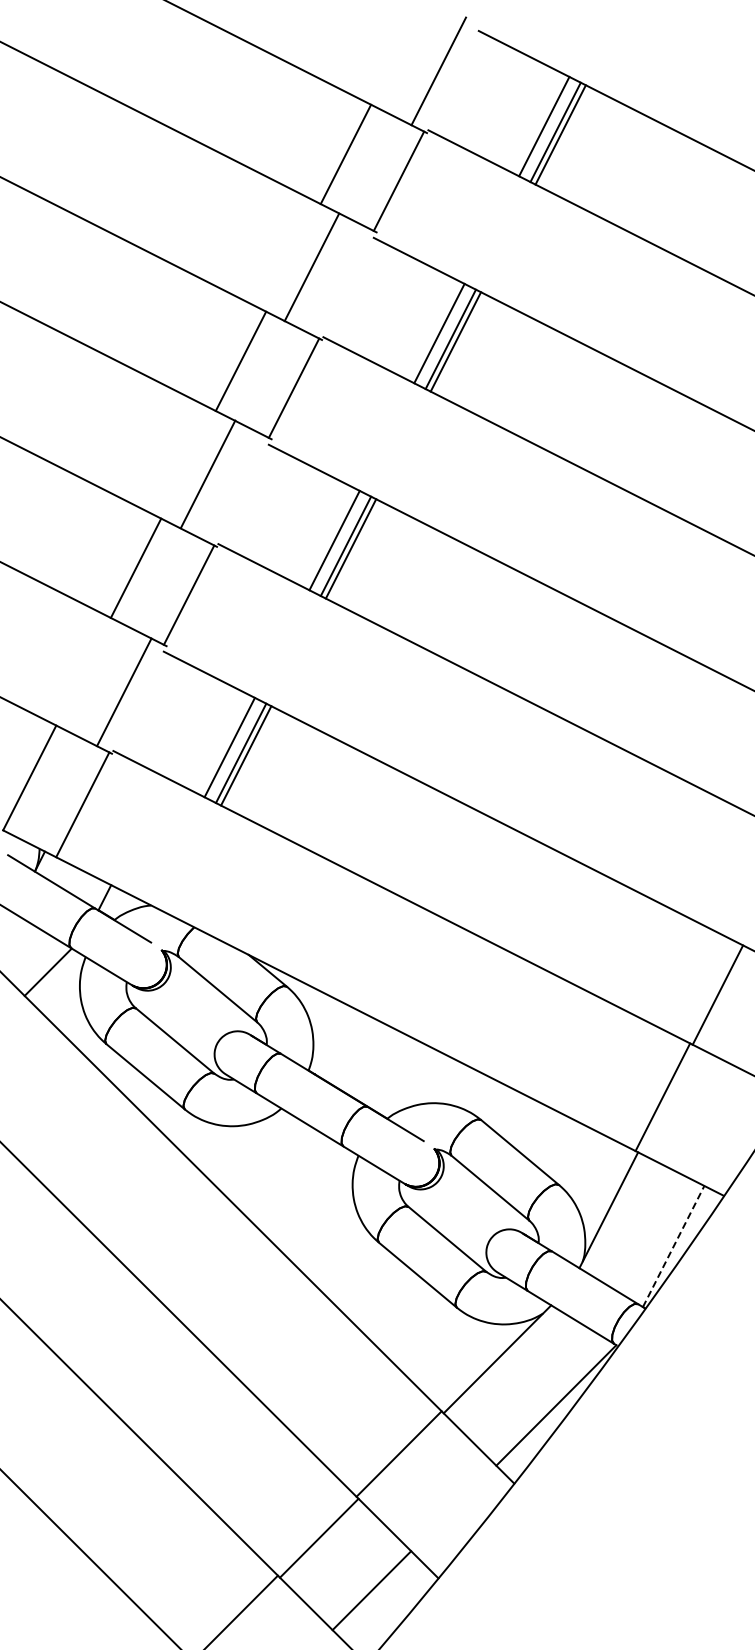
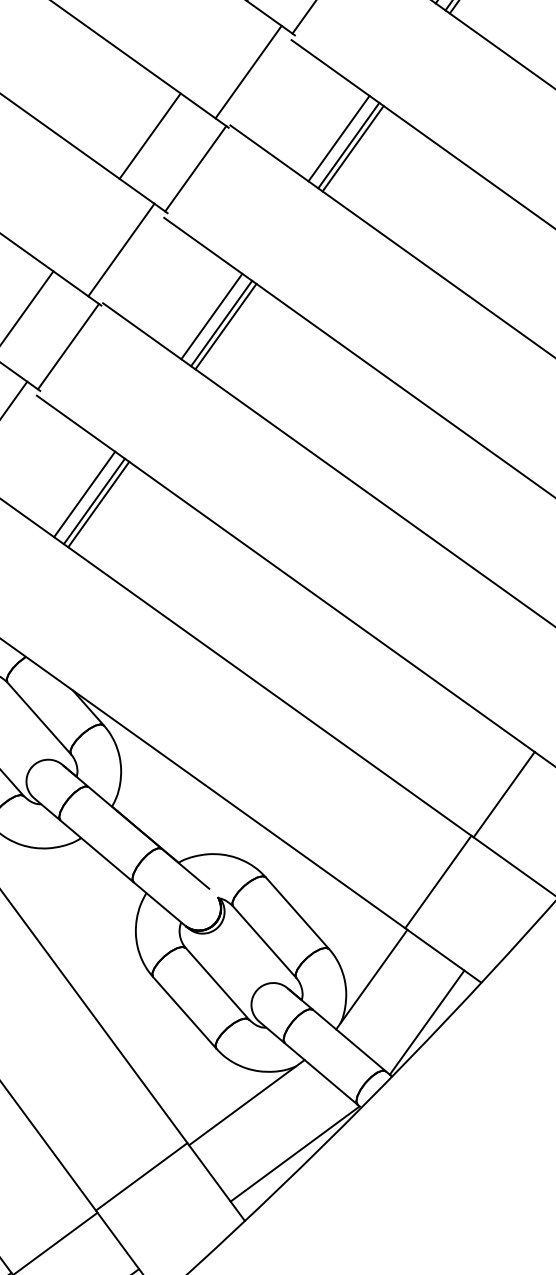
line: (311, 267) -> (248, 72), moved
line: (207, 474) -> (120, 250), moved
line: (673, 1246) -> (426, 1022), dashed -> solid

